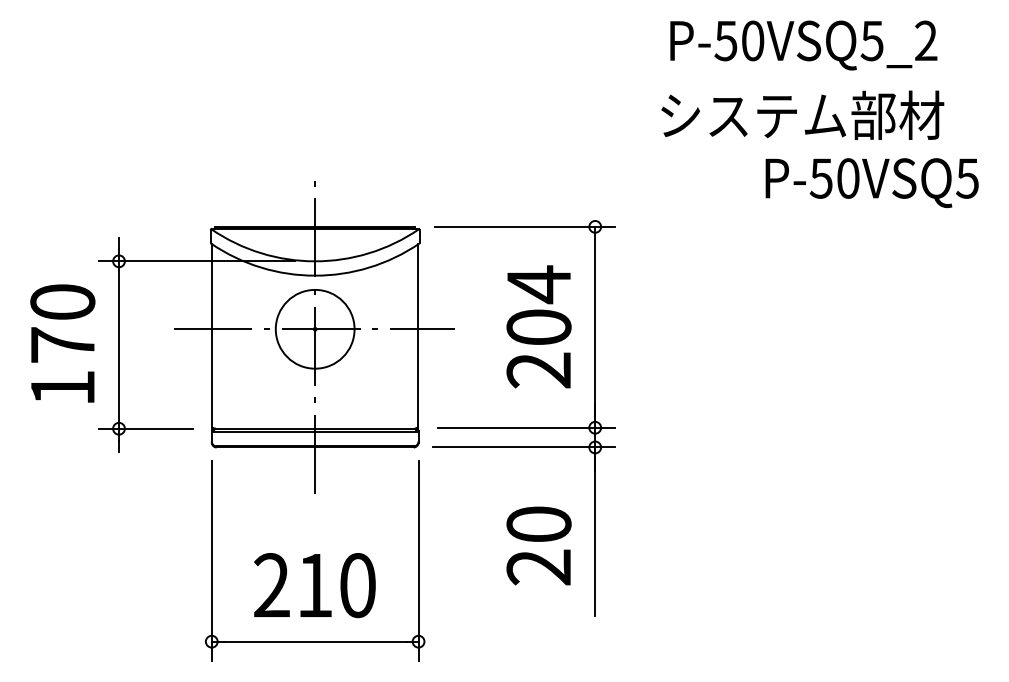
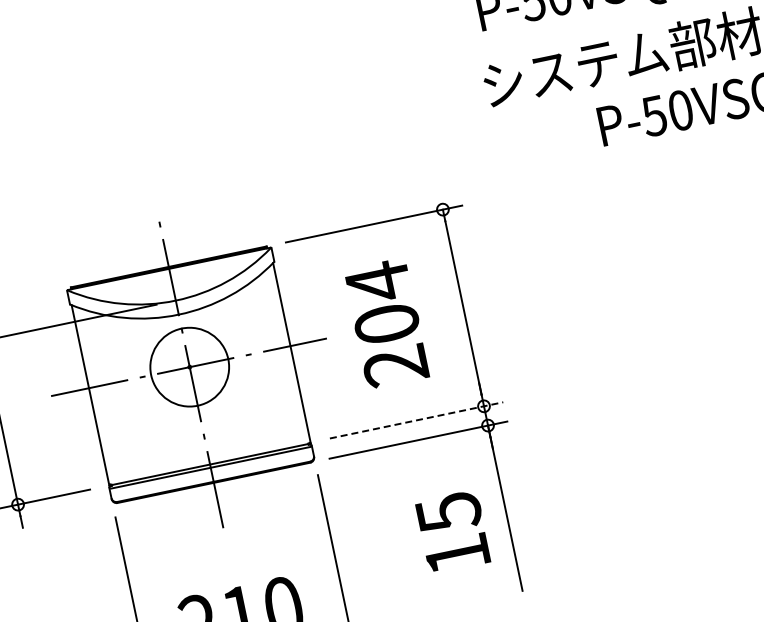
text: (538, 326) -> (386, 323), moved
line: (526, 427) -> (416, 420), solid -> dashed
text: (538, 545) -> (452, 533), 20 -> 15

